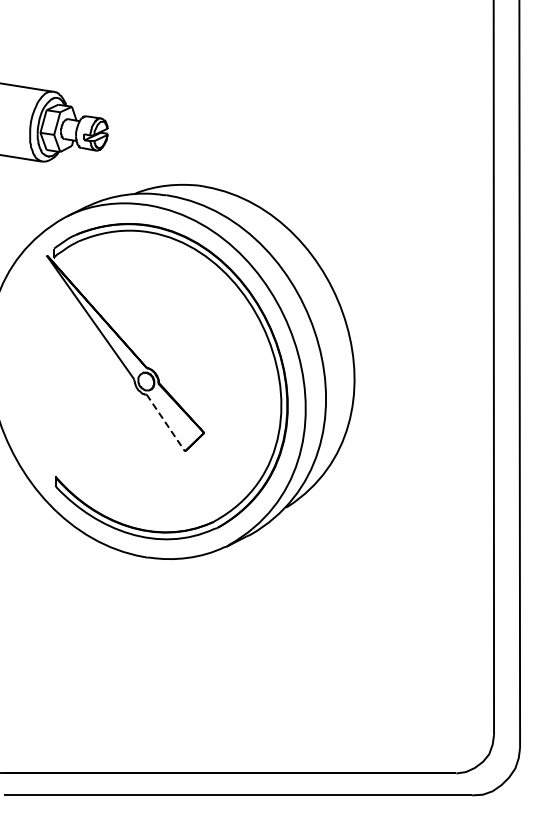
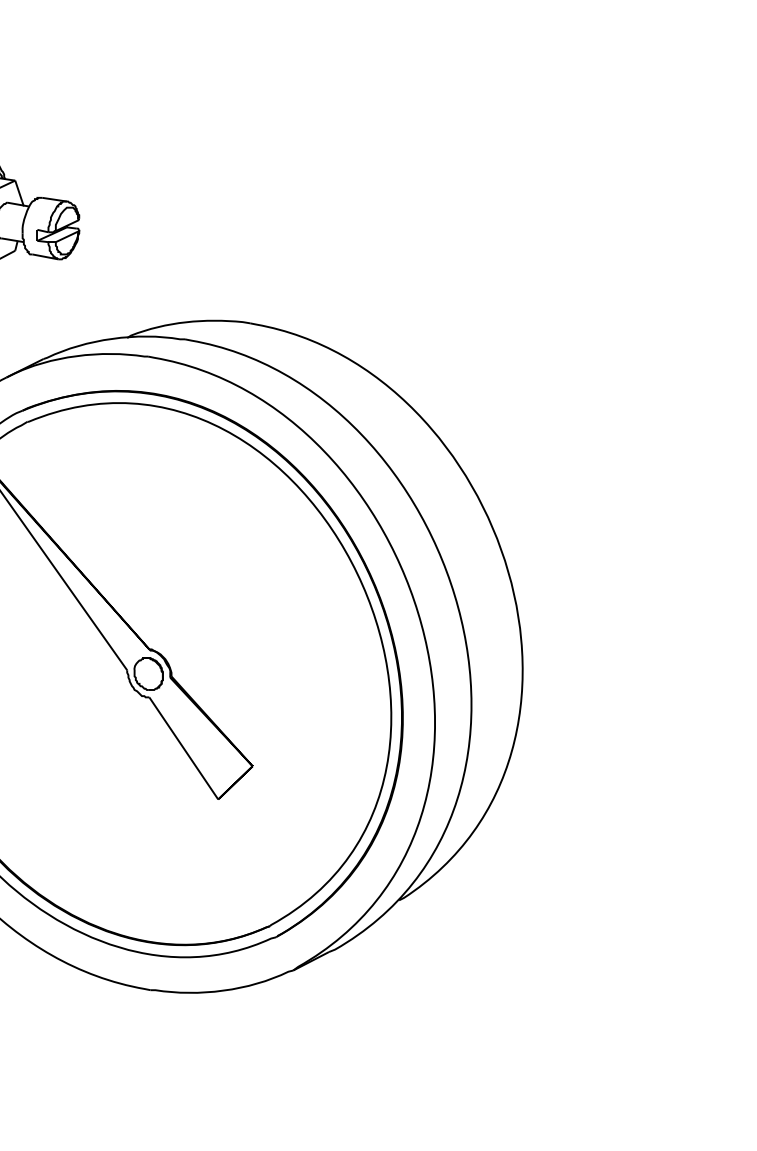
line: (166, 423) -> (184, 749), dashed -> solid

